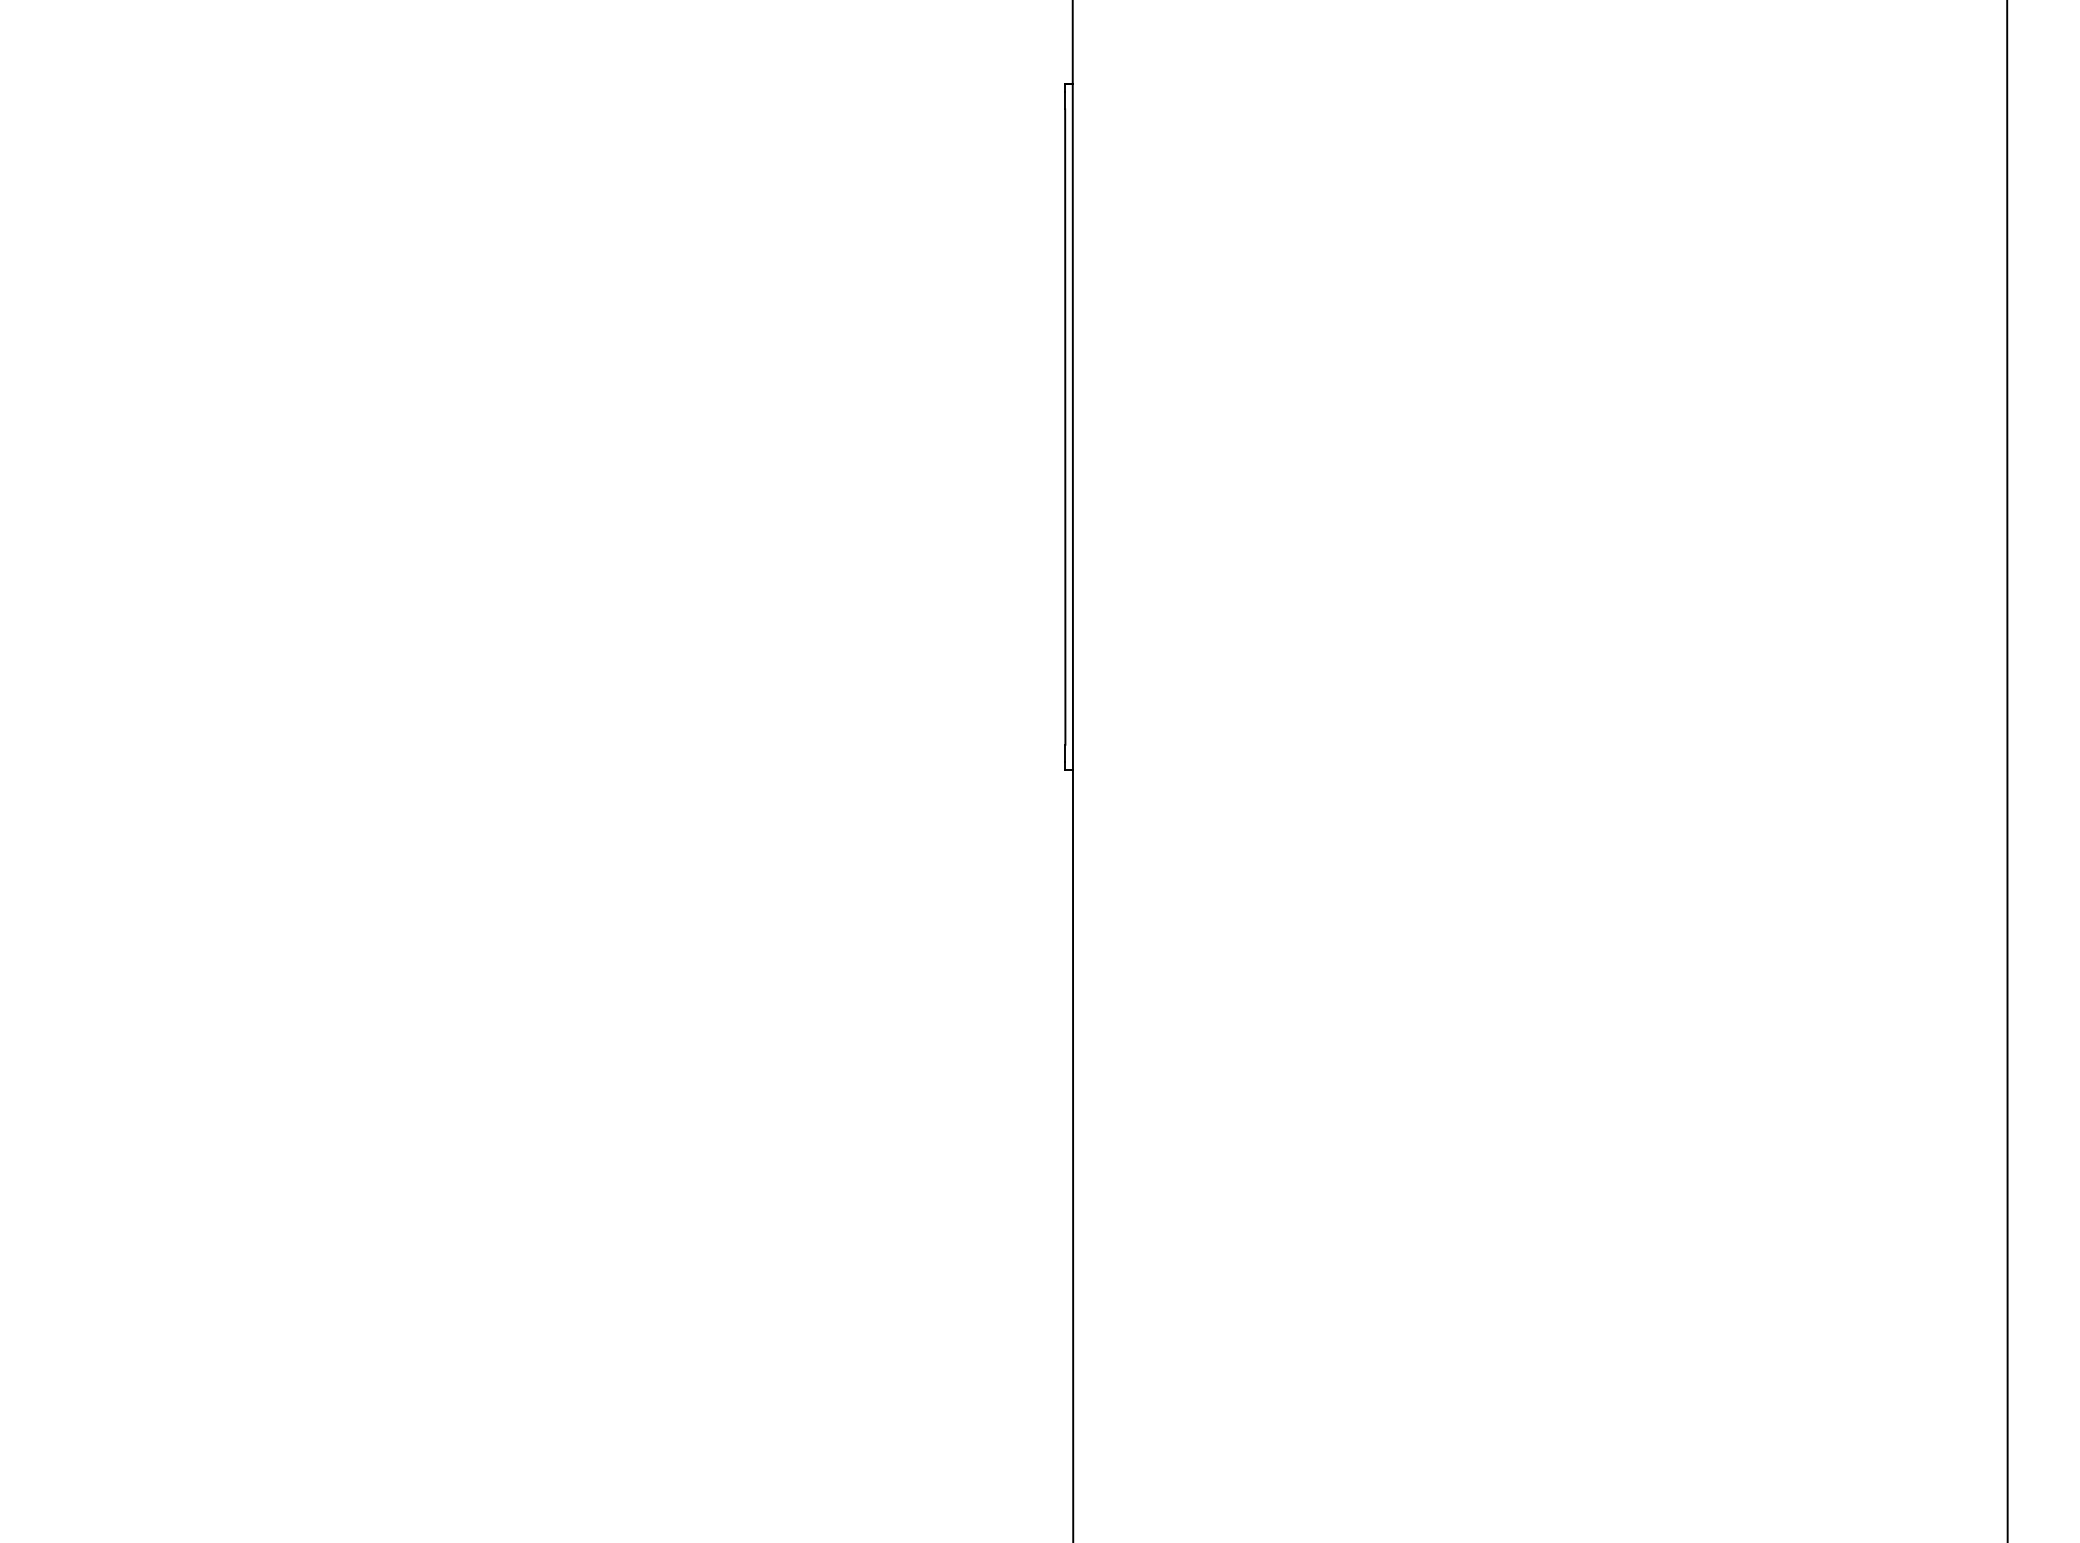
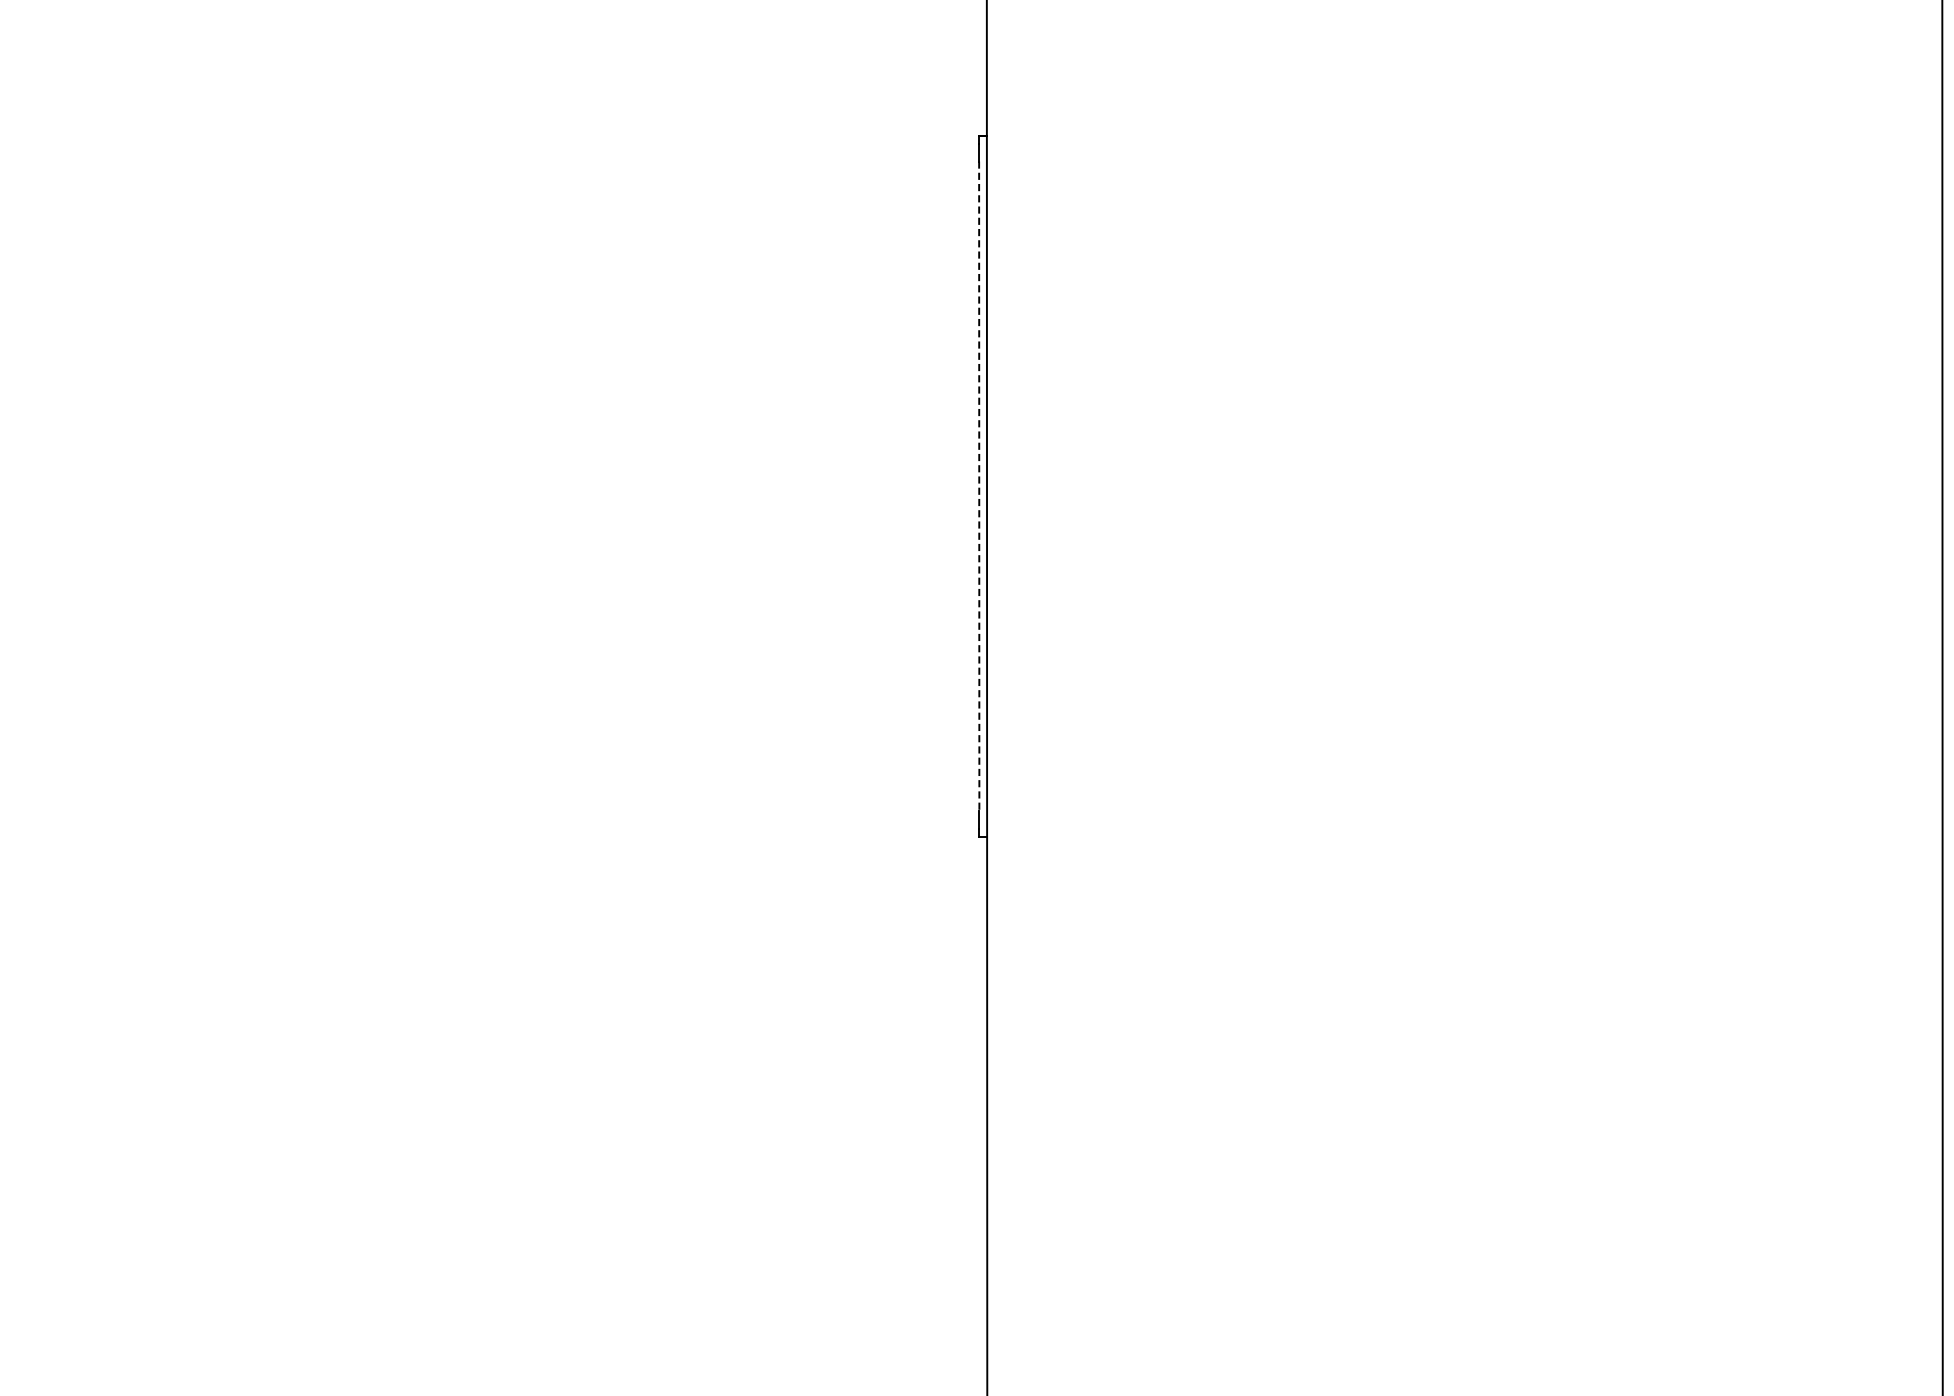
line: (1065, 427) -> (979, 486), solid -> dashed

